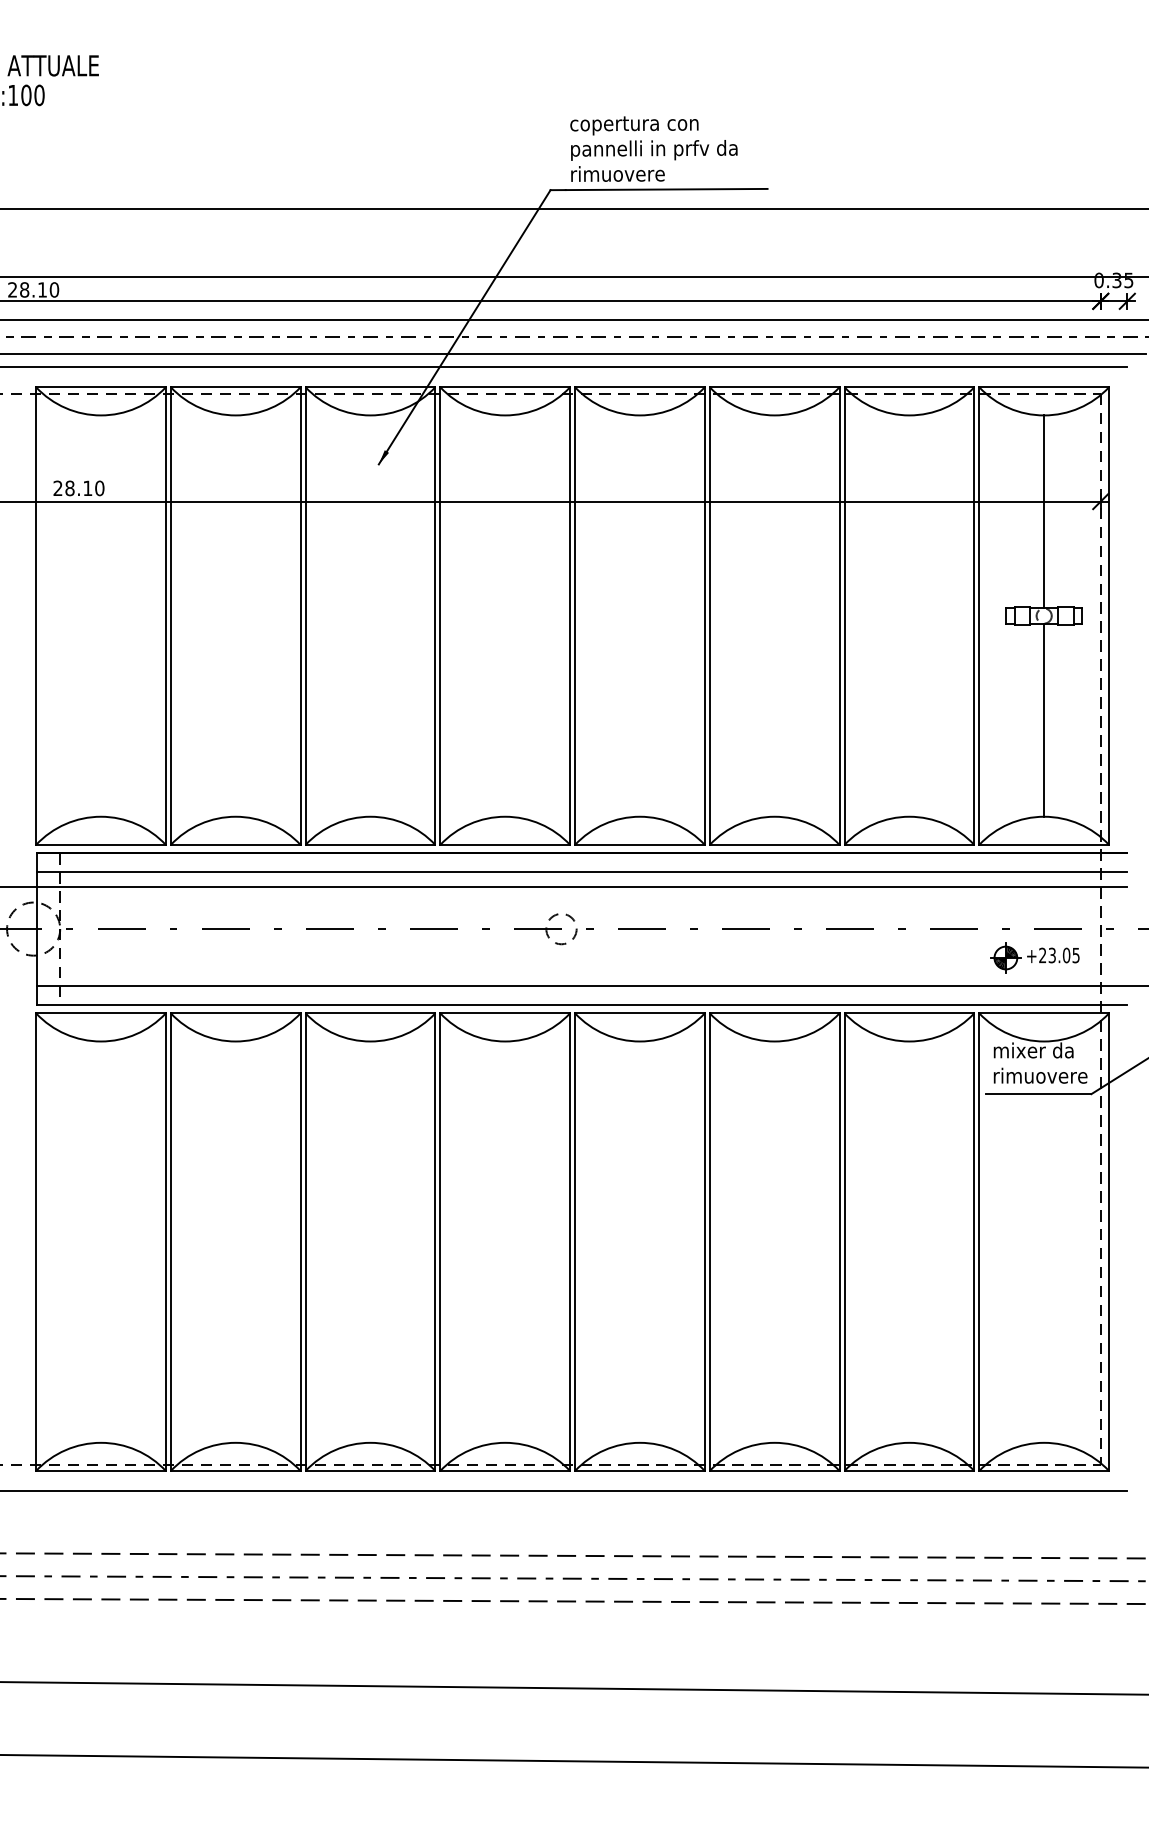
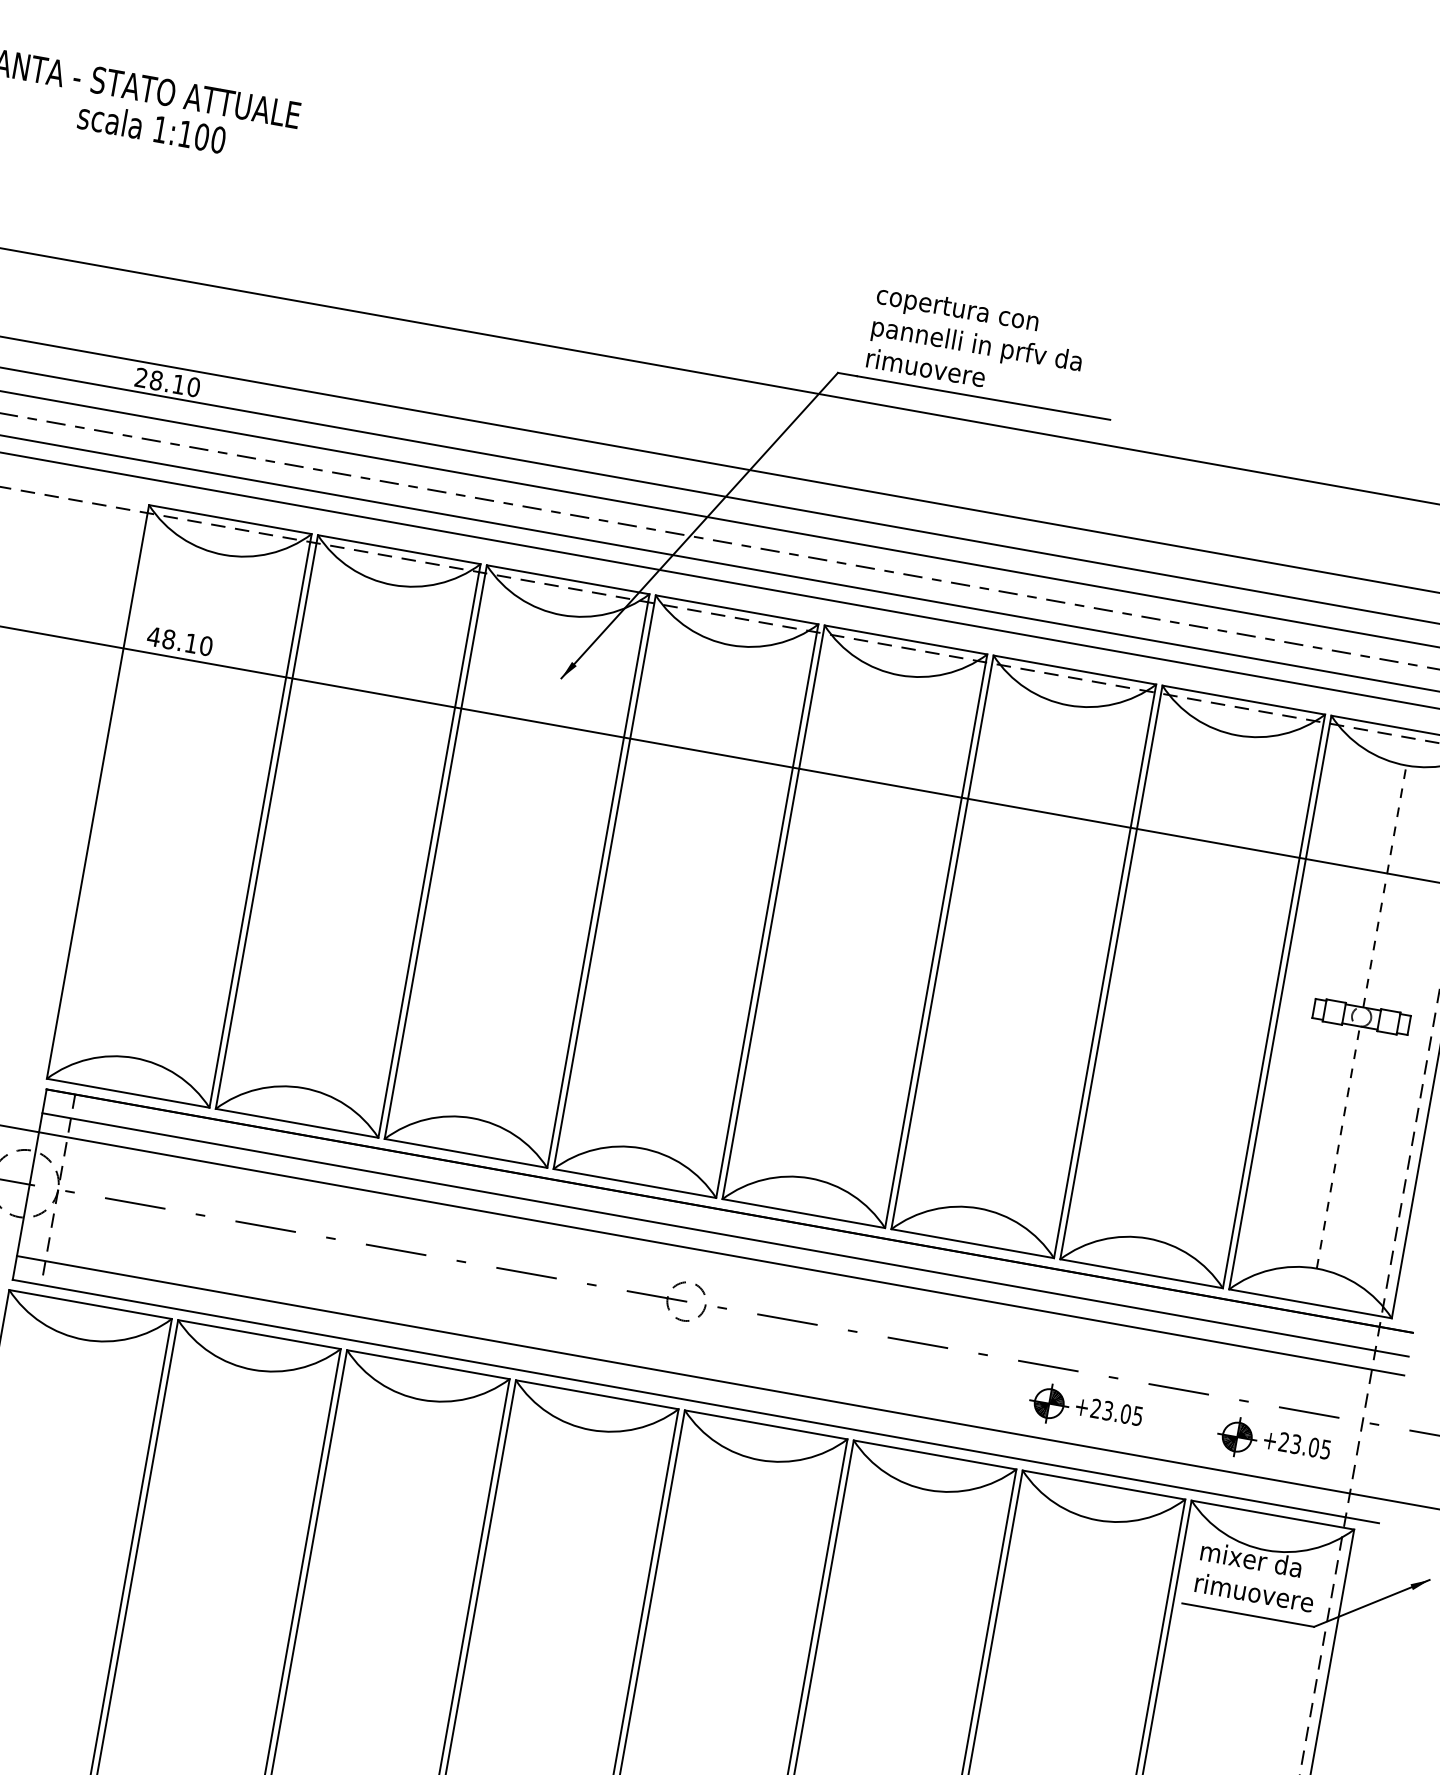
text: (57, 487) -> (153, 635), 28.10 -> 48.10
line: (1044, 511) -> (1385, 886), solid -> dashed
line: (1044, 720) -> (1338, 1148), solid -> dashed
part: (884, 957) -> (1085, 1409), added

